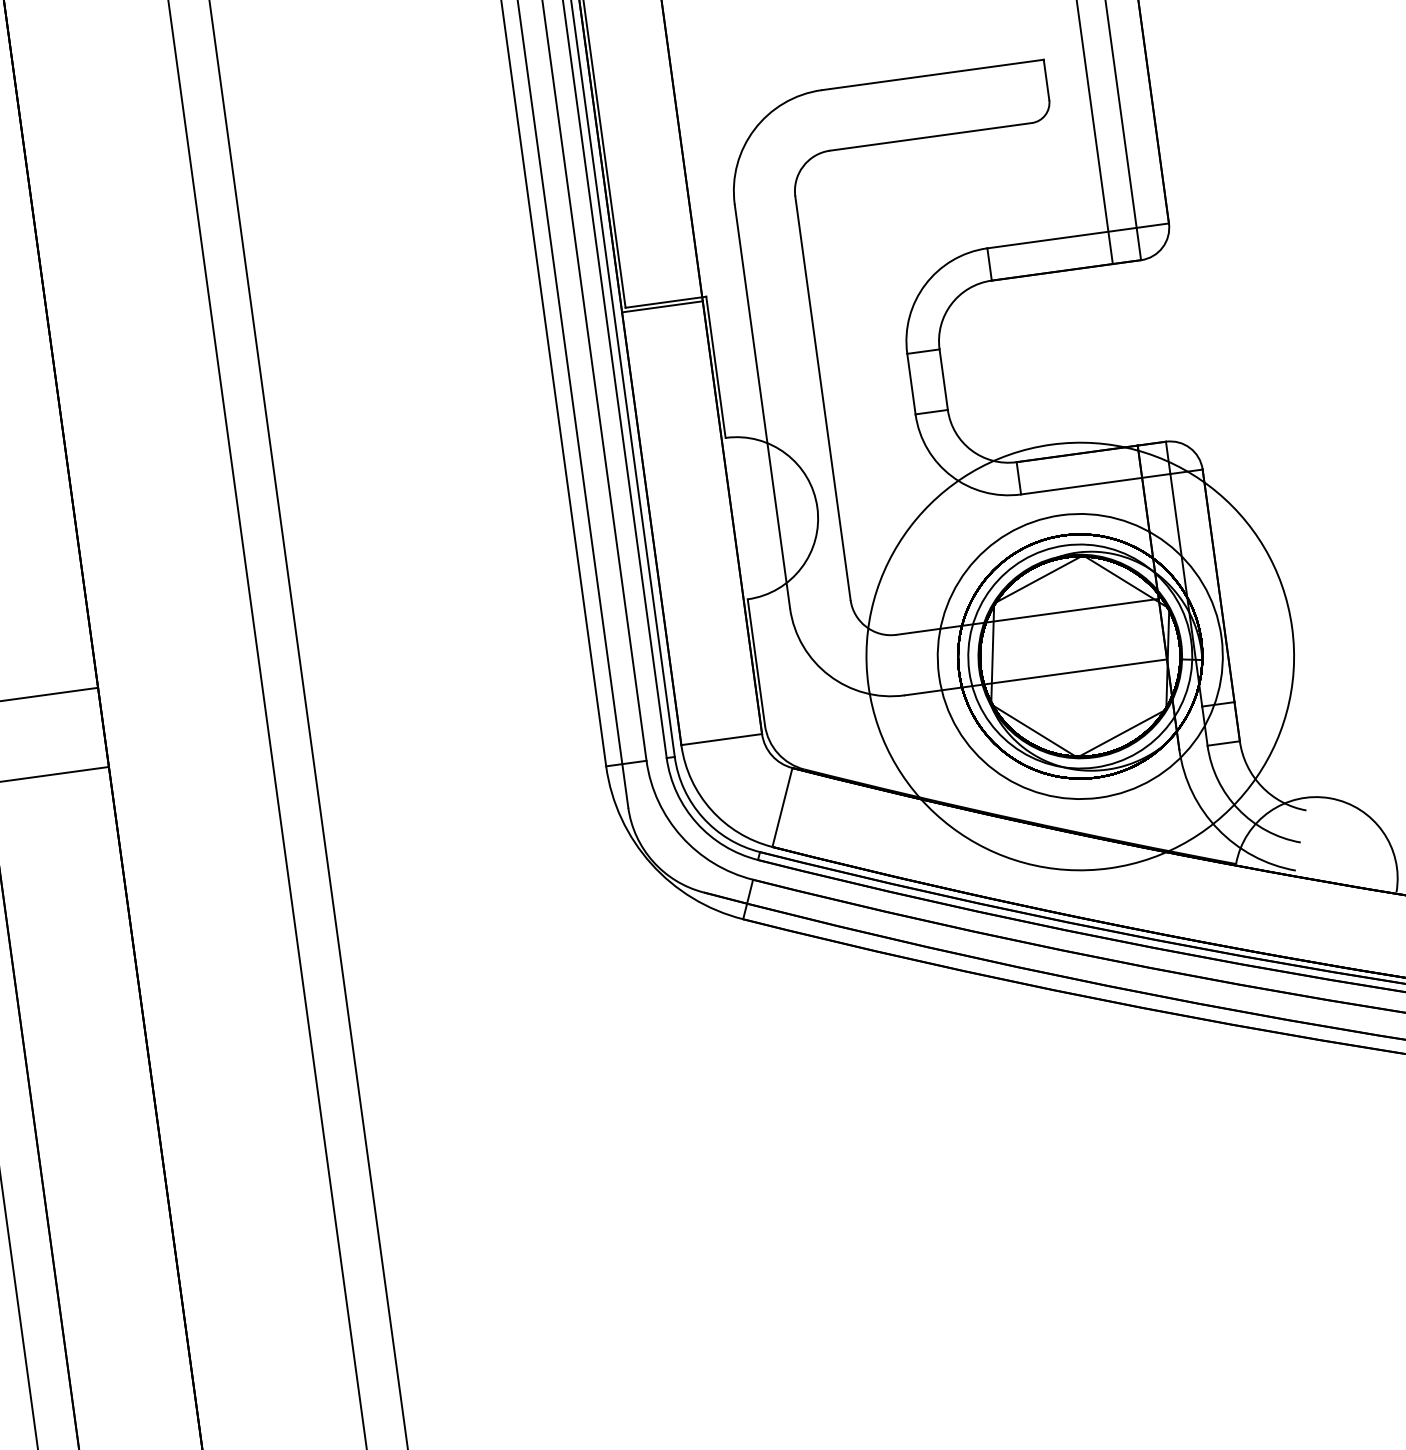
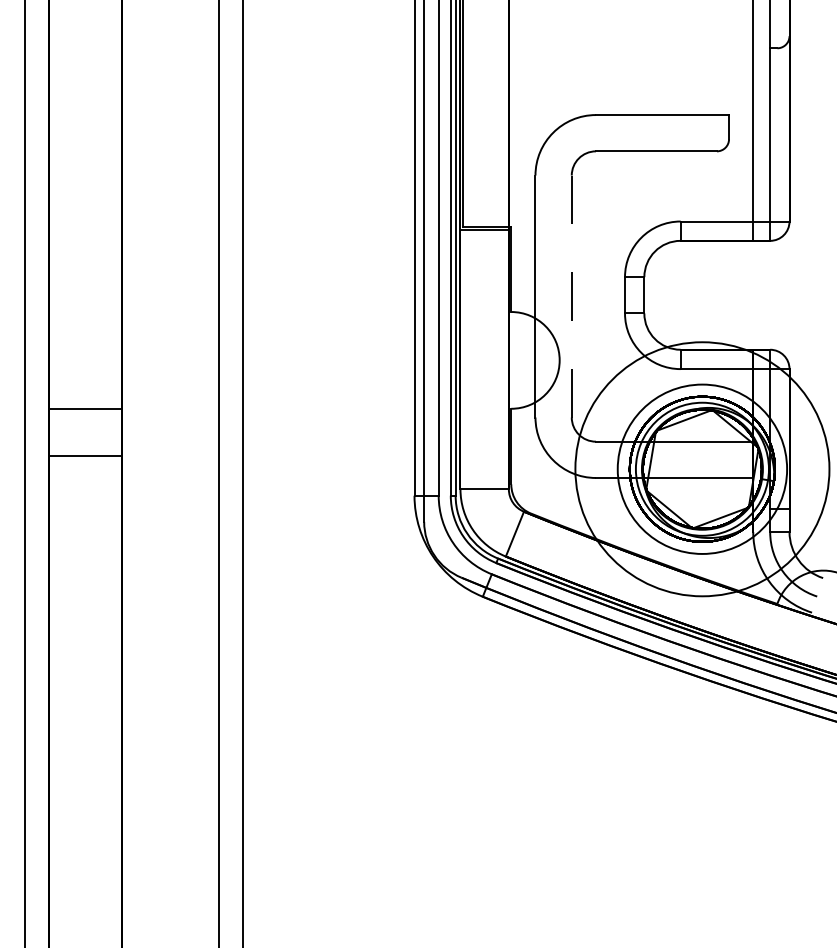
line: (822, 398) -> (571, 296), solid -> dashed

